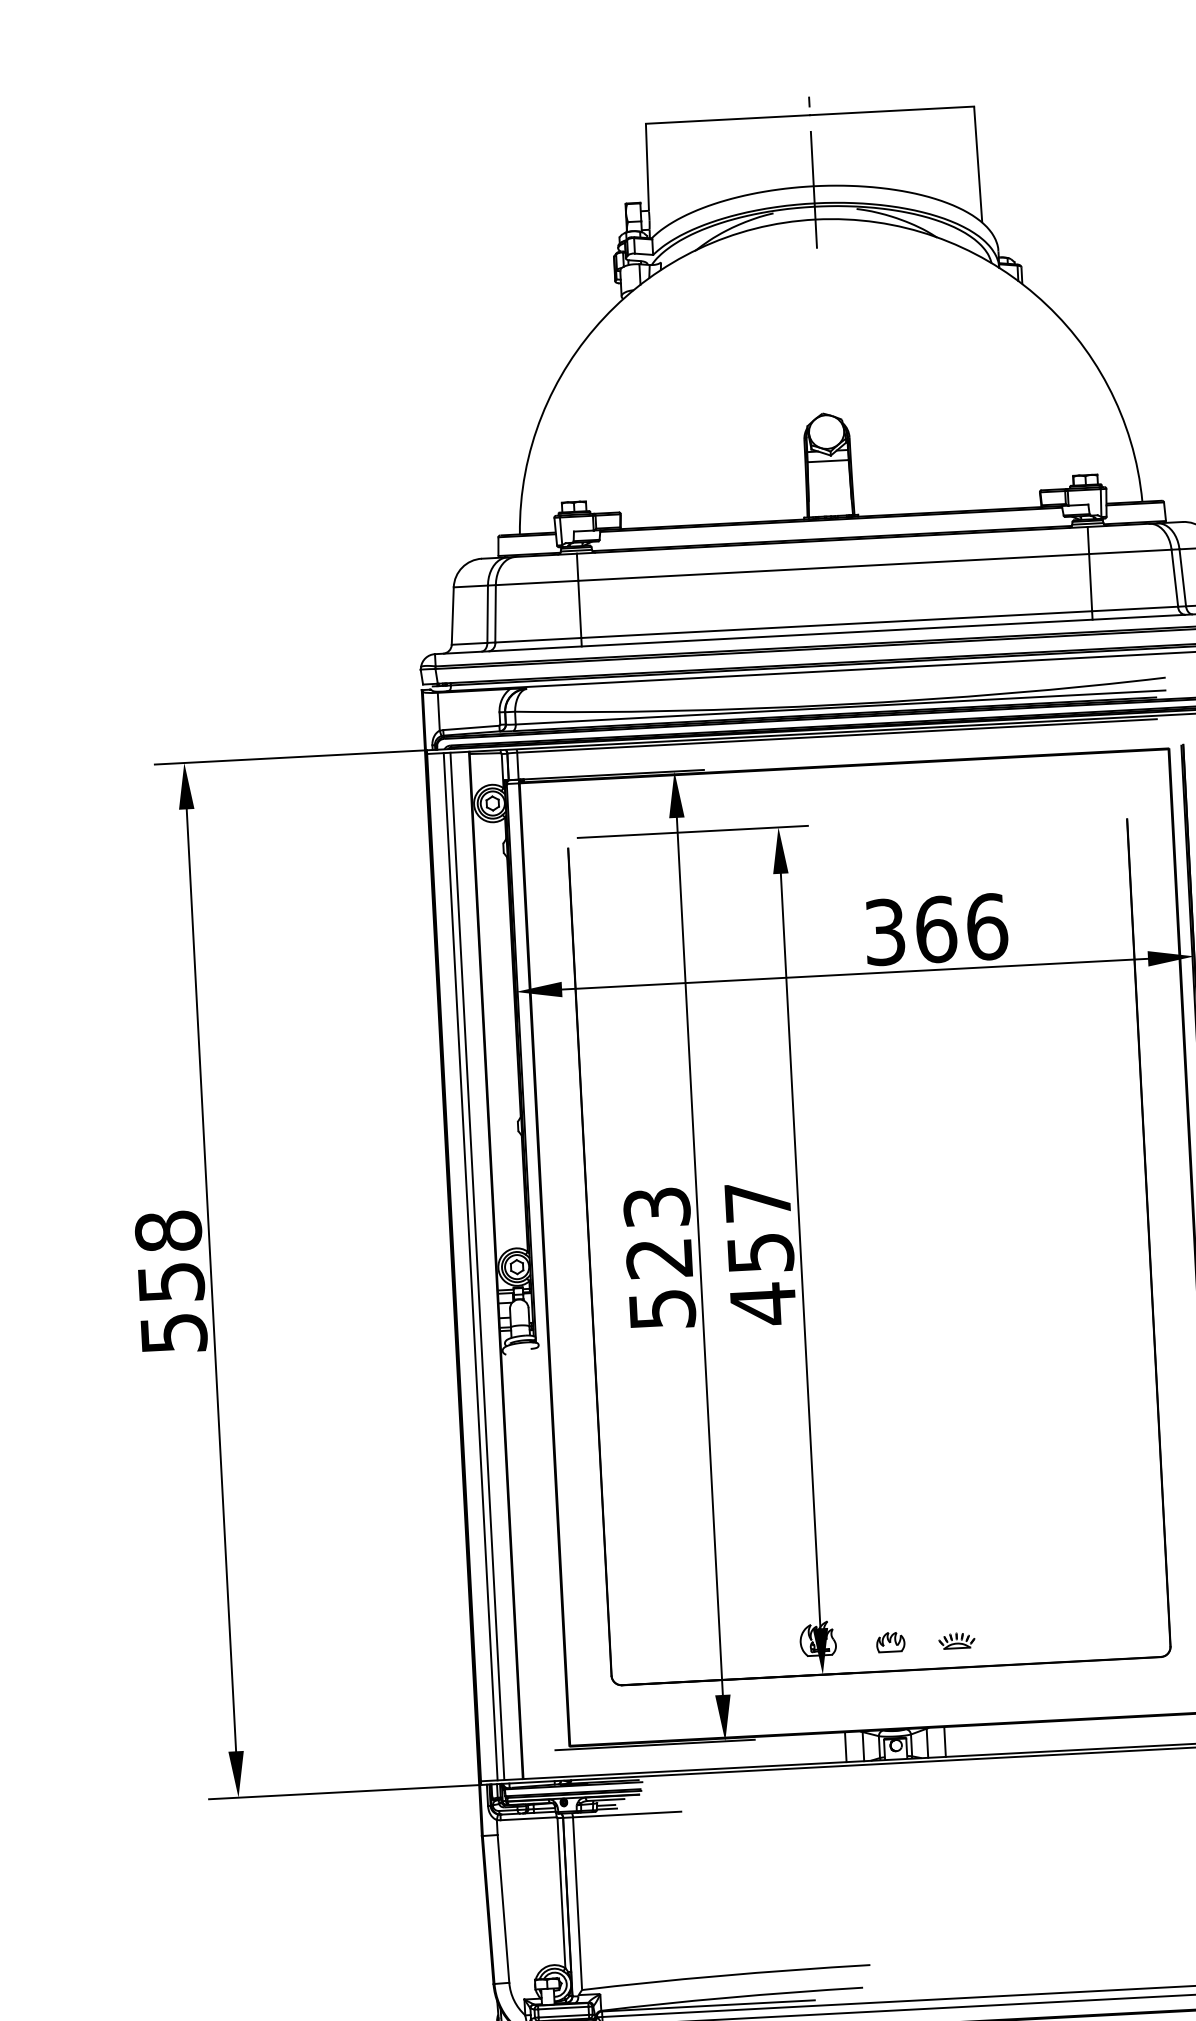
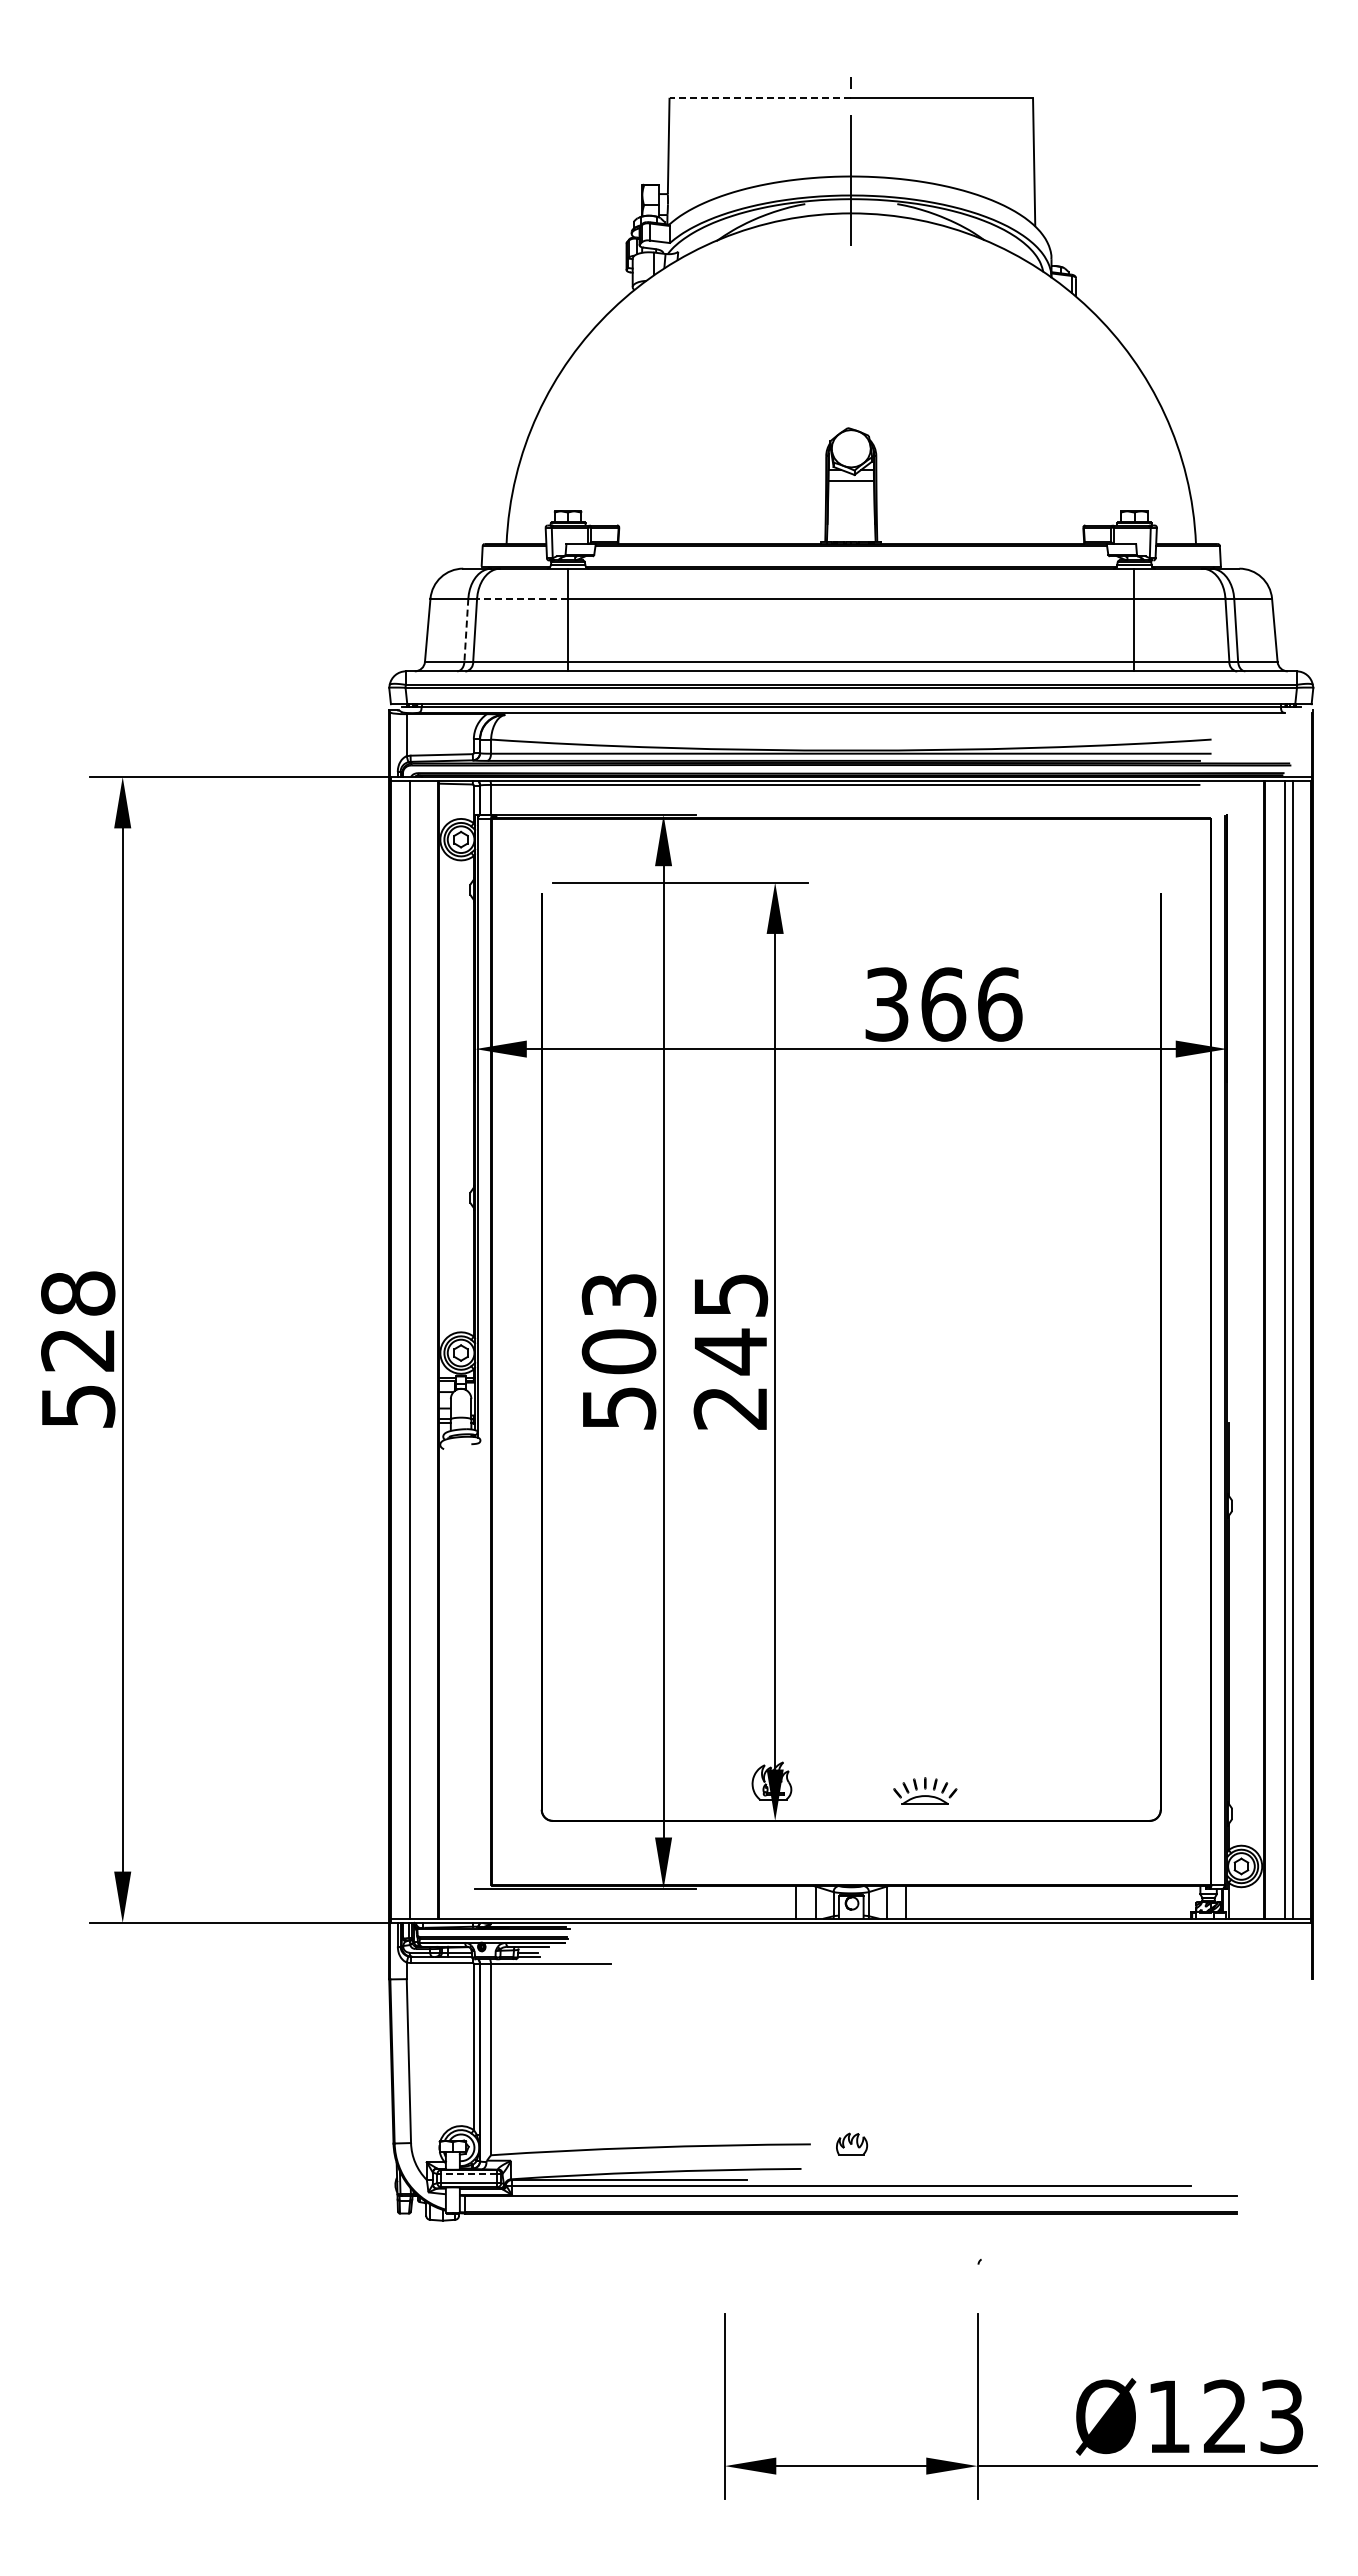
line: (728, 119) -> (760, 97), solid -> dashed
line: (536, 582) -> (522, 598), solid -> dashed
line: (487, 614) -> (466, 630), solid -> dashed
text: (760, 1253) -> (730, 1352), 457 -> 245
text: (659, 1258) -> (618, 1351), 523 -> 503
line: (477, 1265) -> (417, 1349), removed
text: (171, 1282) -> (78, 1350), 558 -> 528
part: (891, 1641) -> (852, 2143), moved
part: (956, 1641) -> (924, 1791), size x1.6
line: (563, 2008) -> (469, 2174), solid -> dashed

